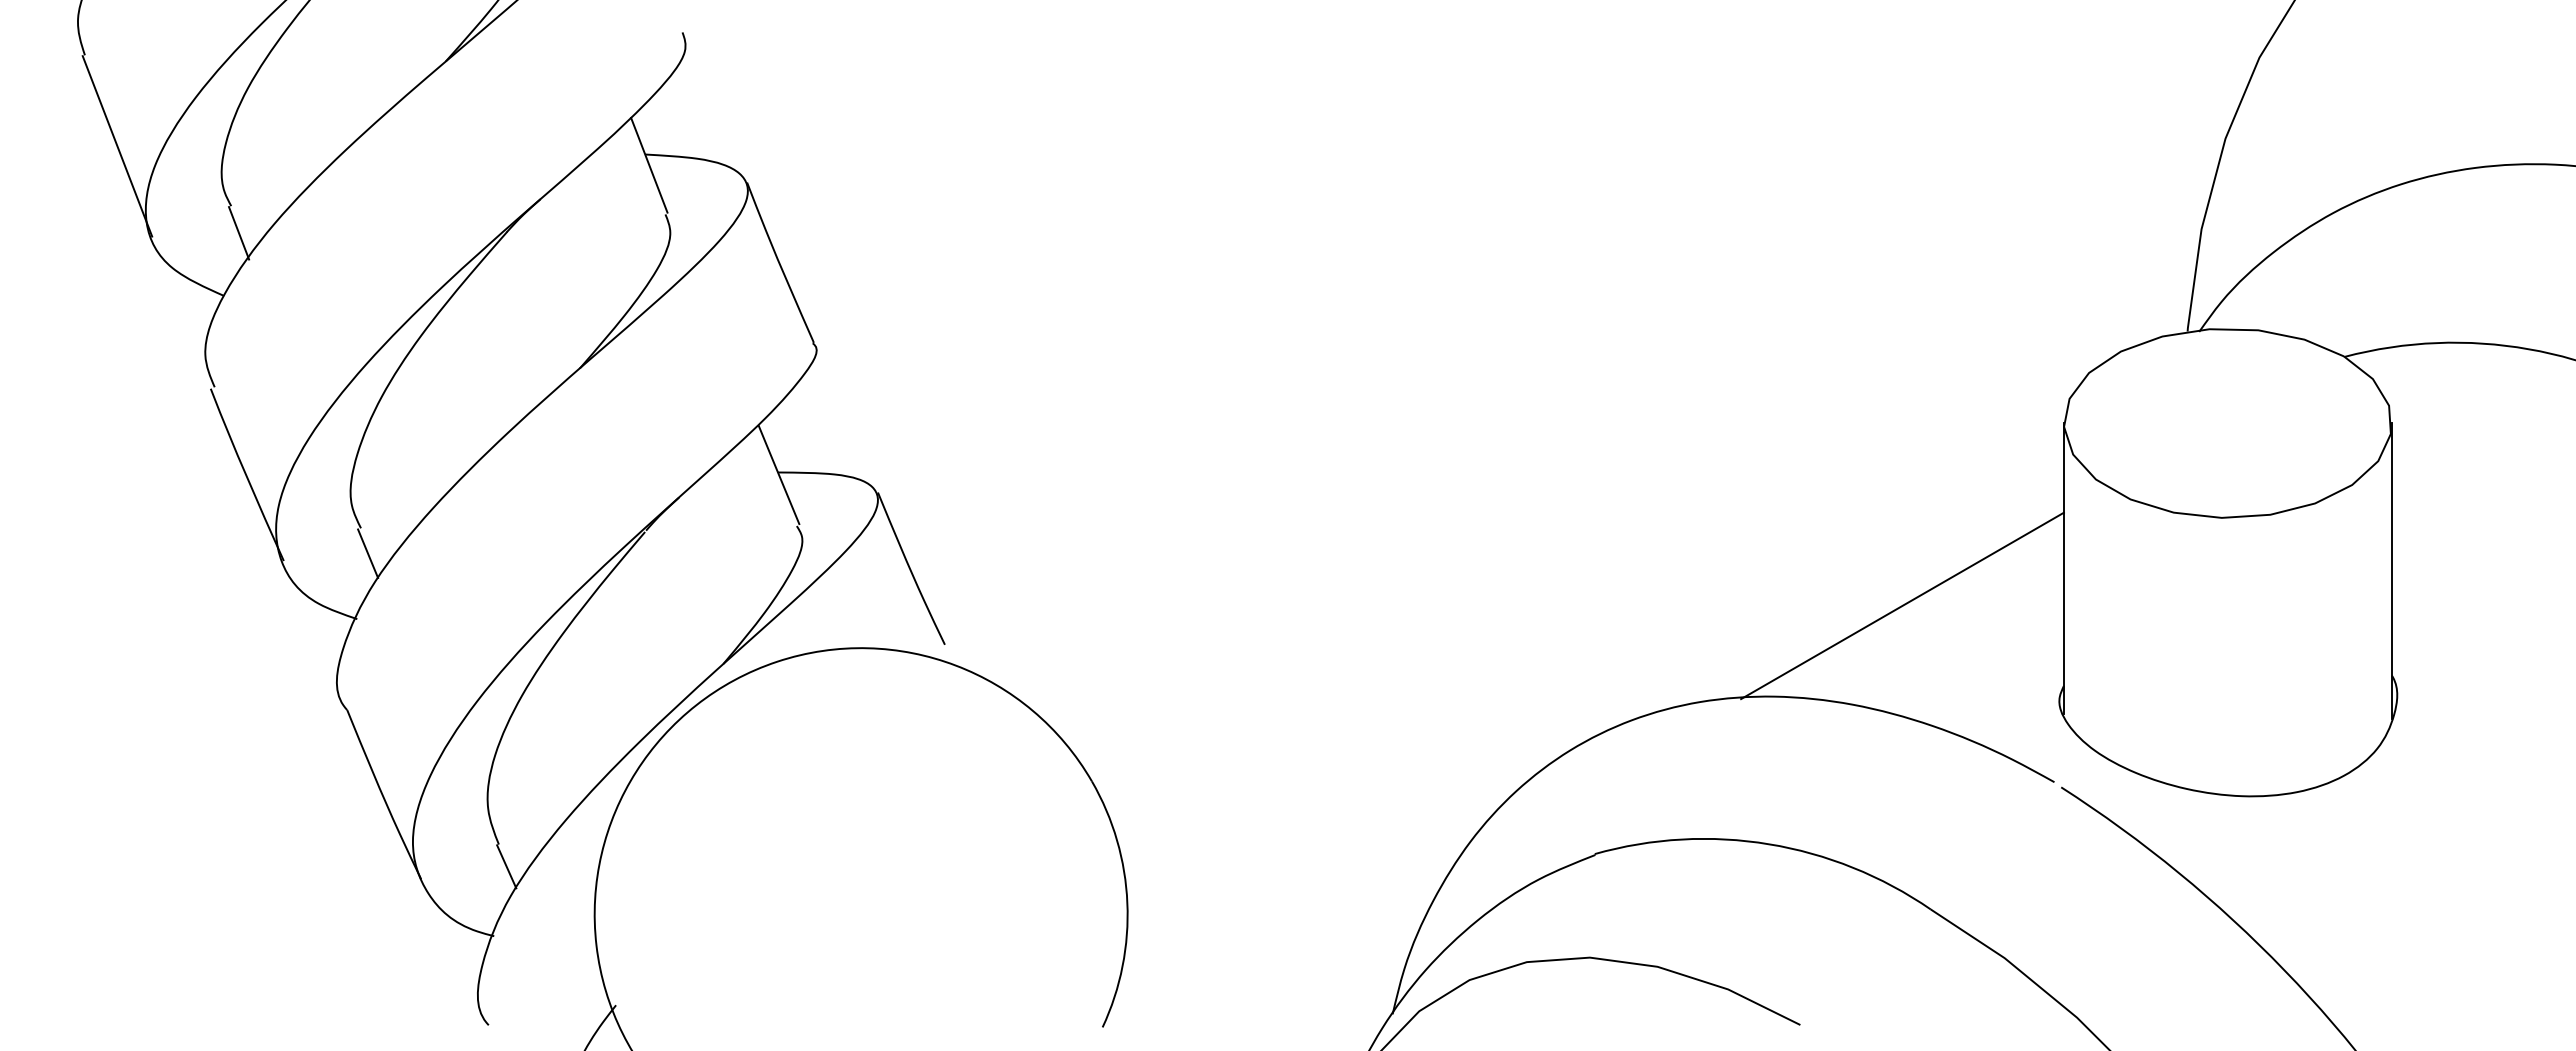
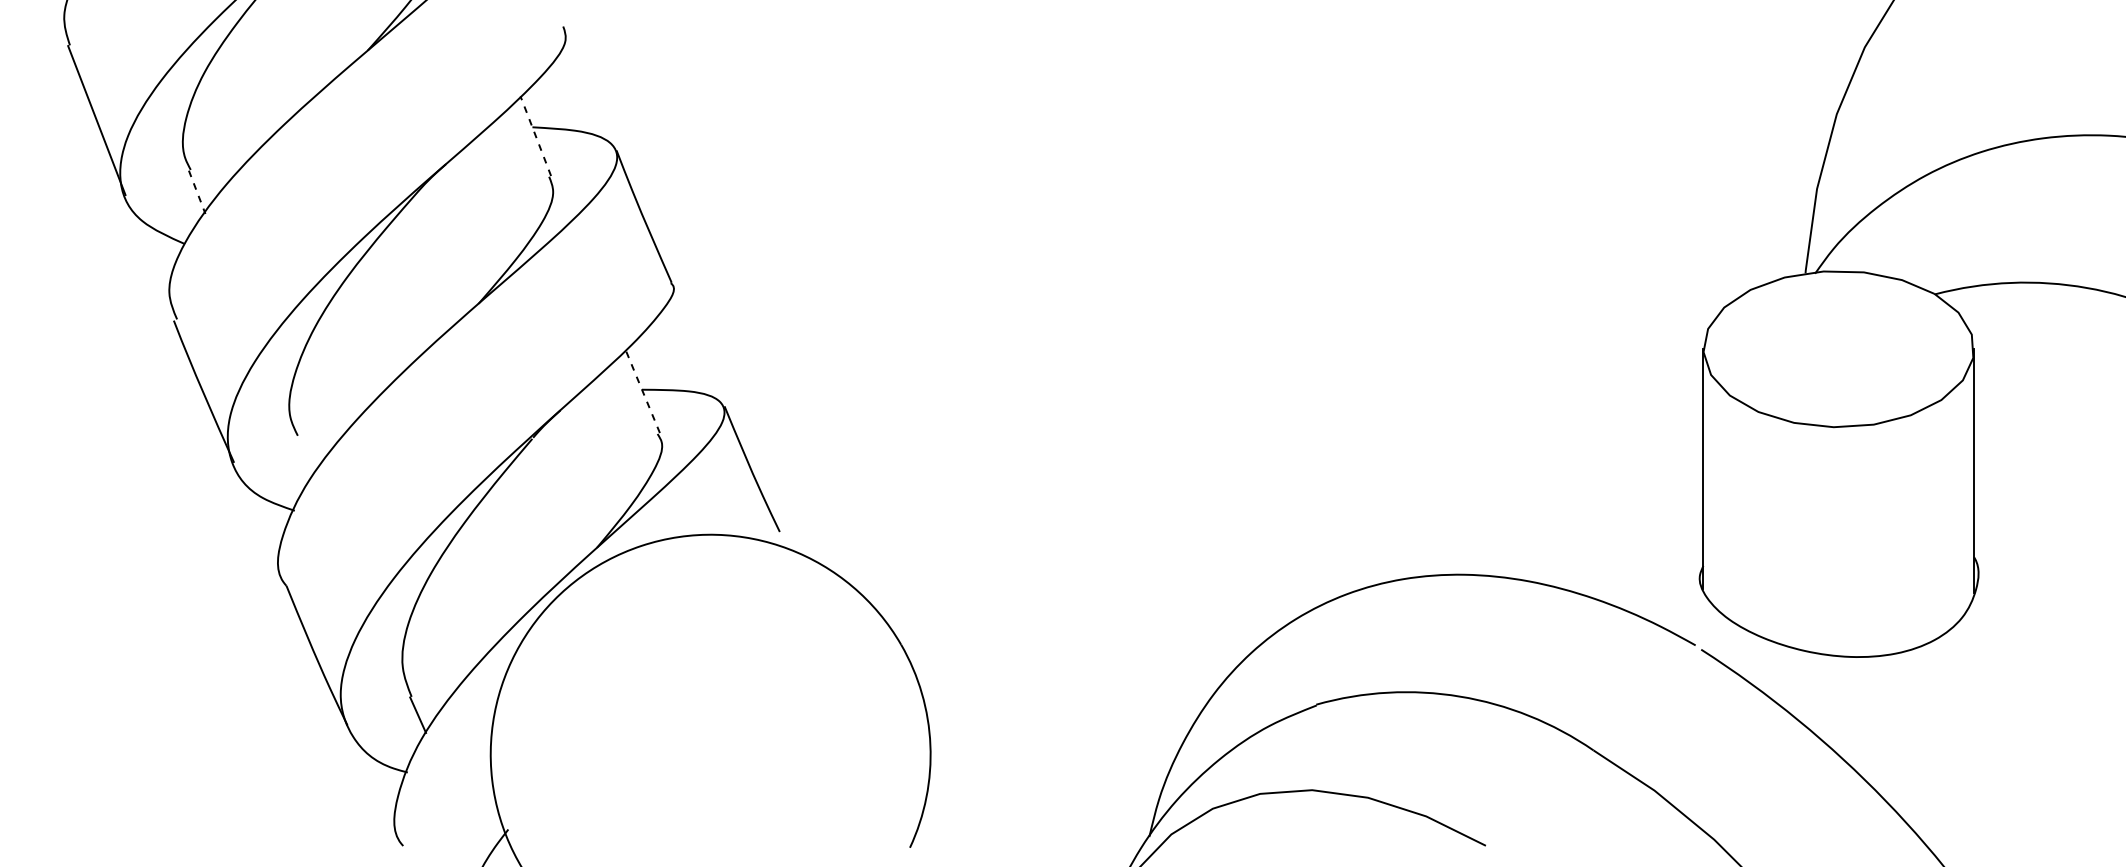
line: (648, 164) -> (535, 135), solid -> dashed
line: (239, 233) -> (197, 192), solid -> dashed
line: (778, 474) -> (642, 391), solid -> dashed
line: (368, 553) -> (304, 456), removed
line: (1902, 605) -> (1570, 499), removed

